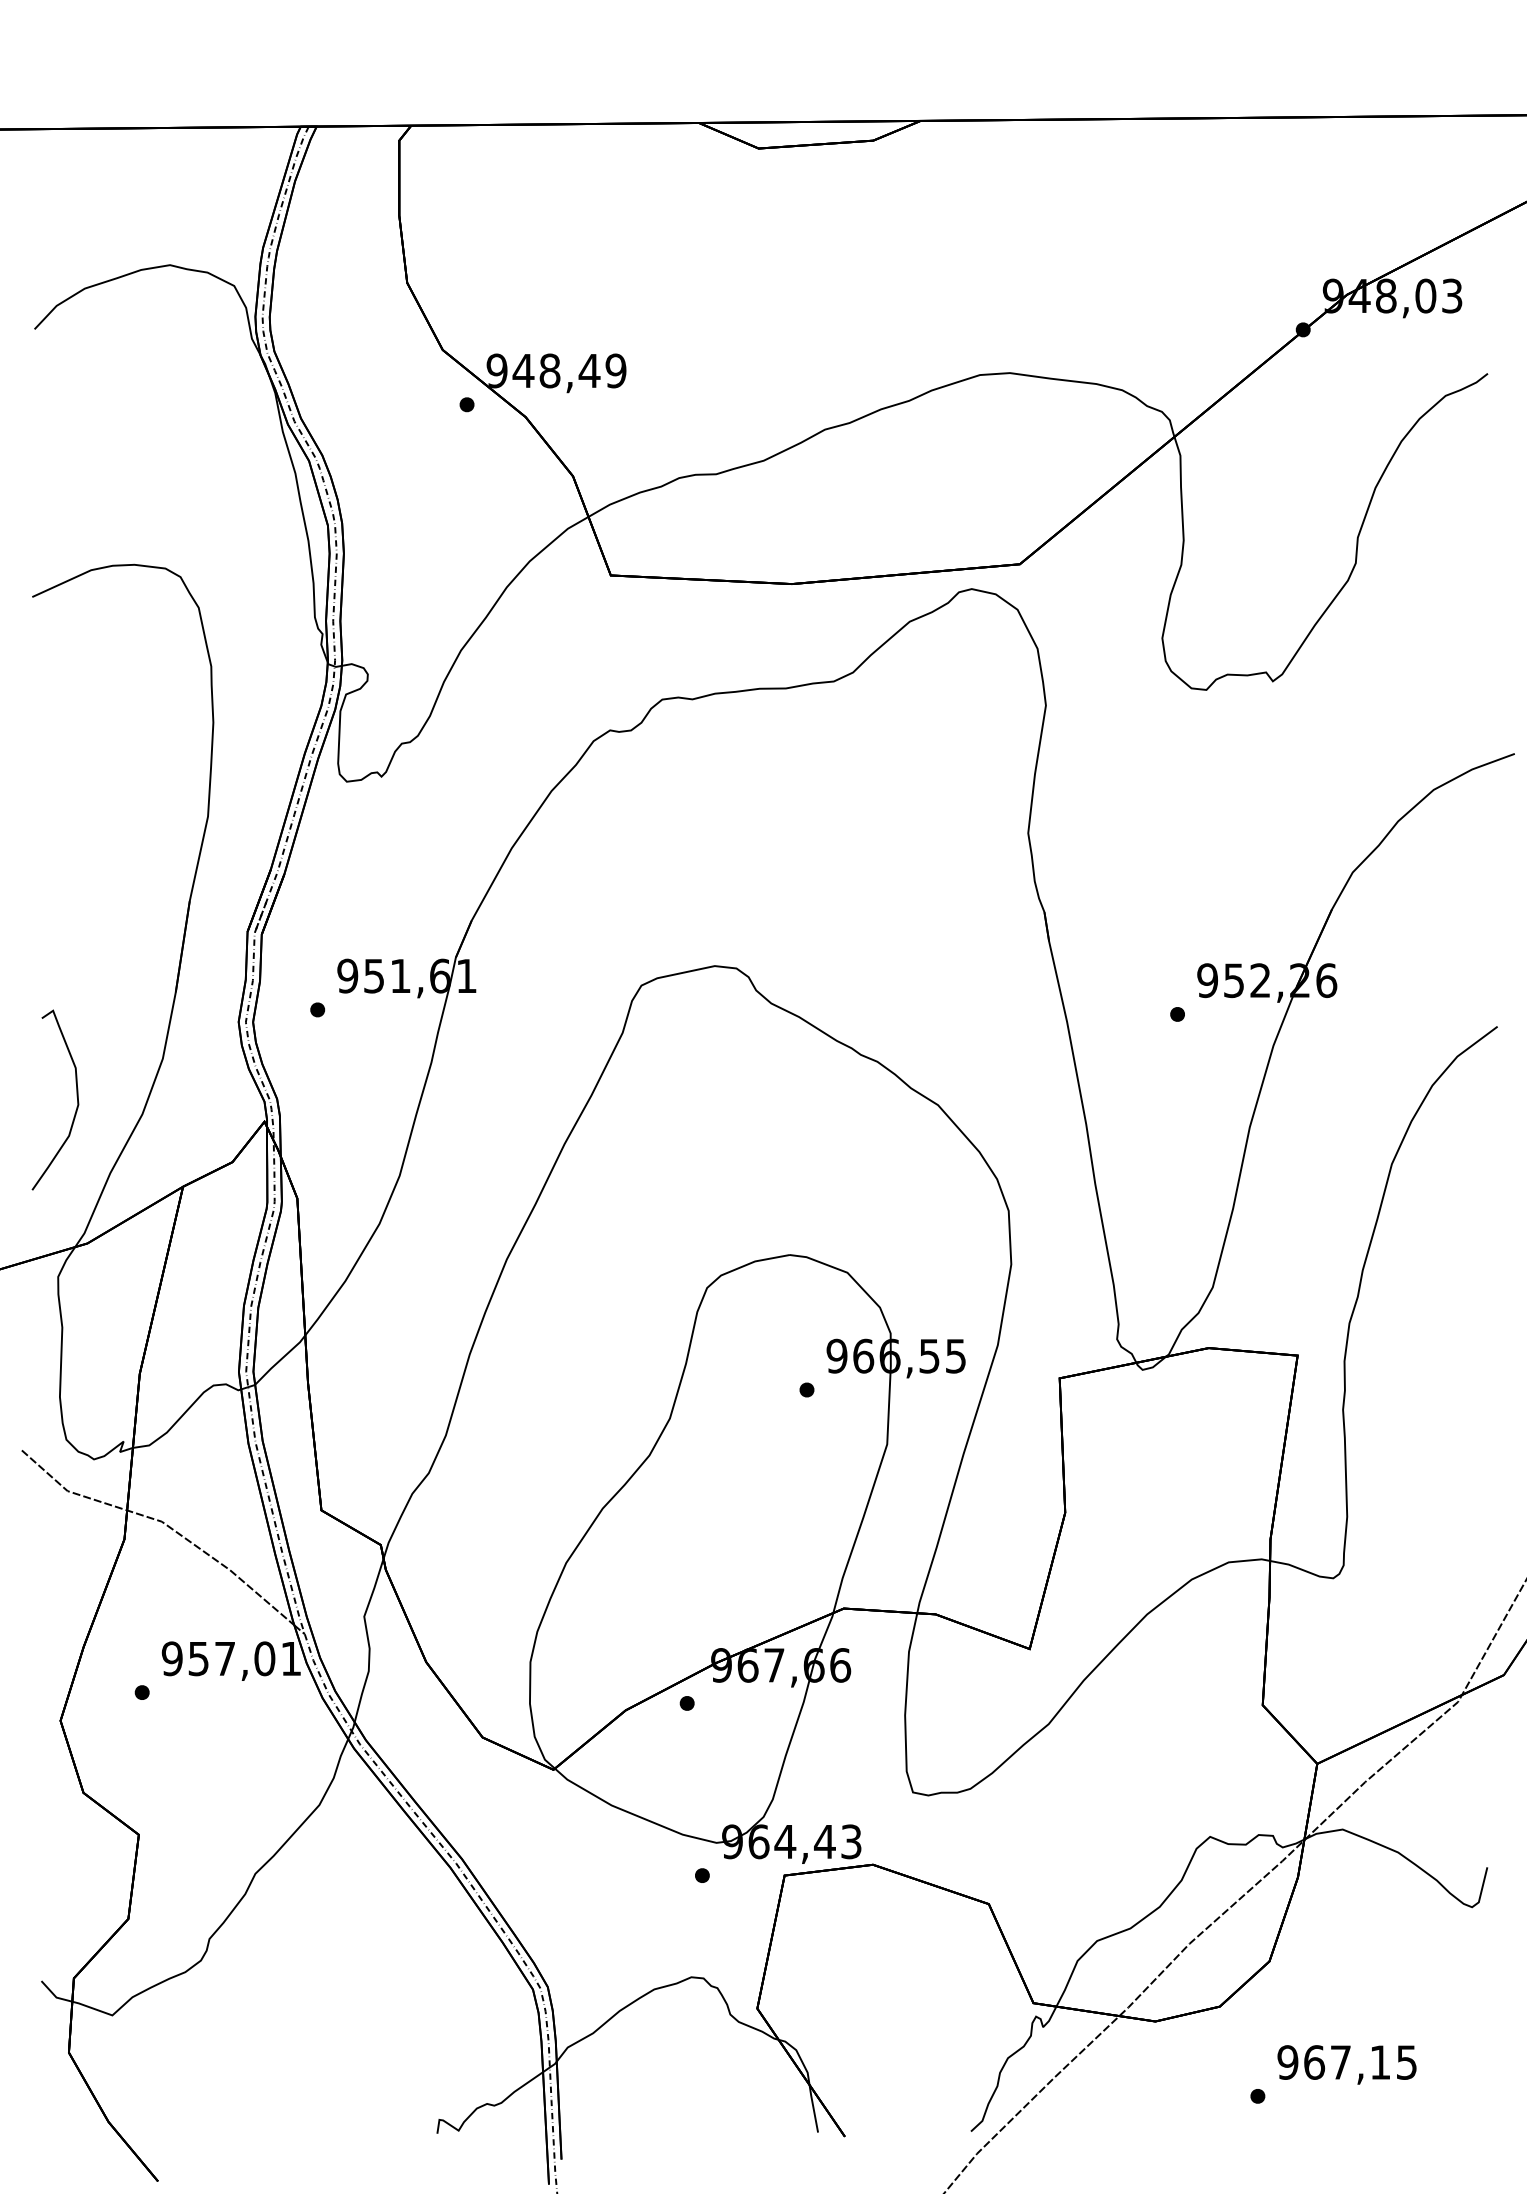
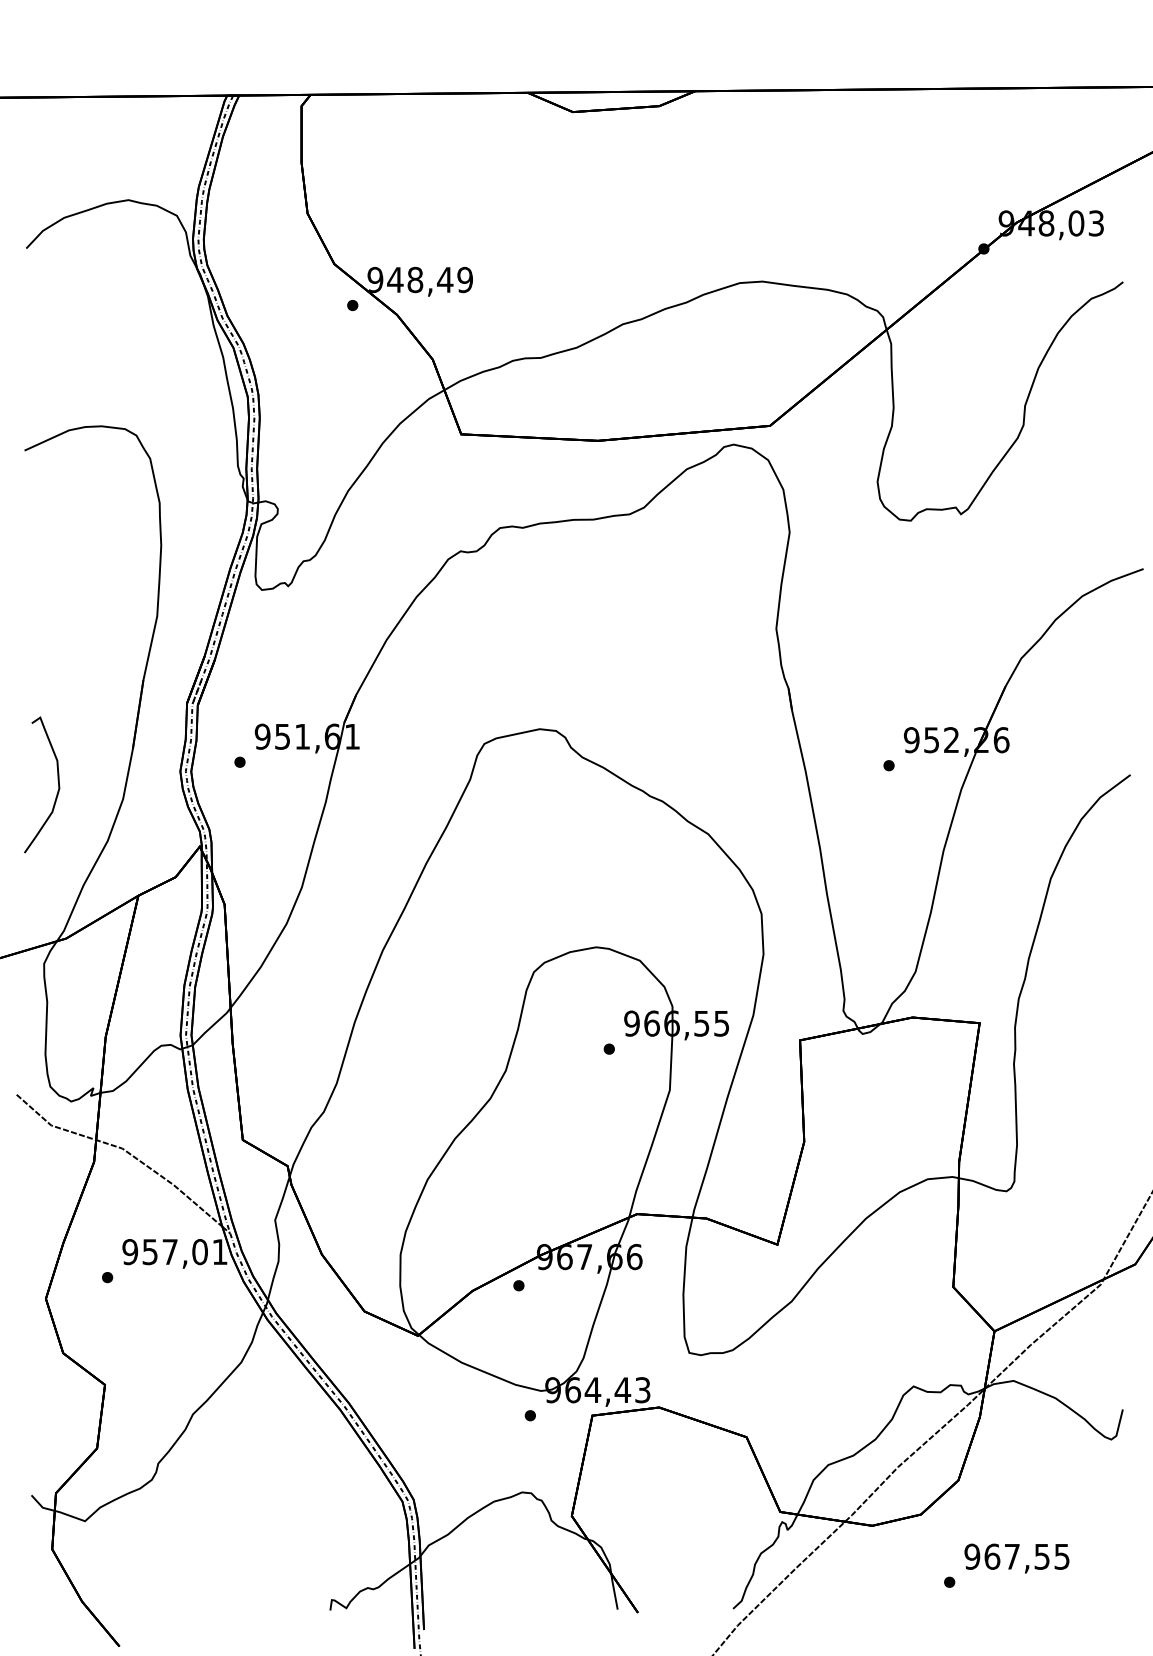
curve: (76, 1096) -> (57, 782), moved
text: (1380, 2062) -> (1042, 1556), 967,15 -> 967,55

